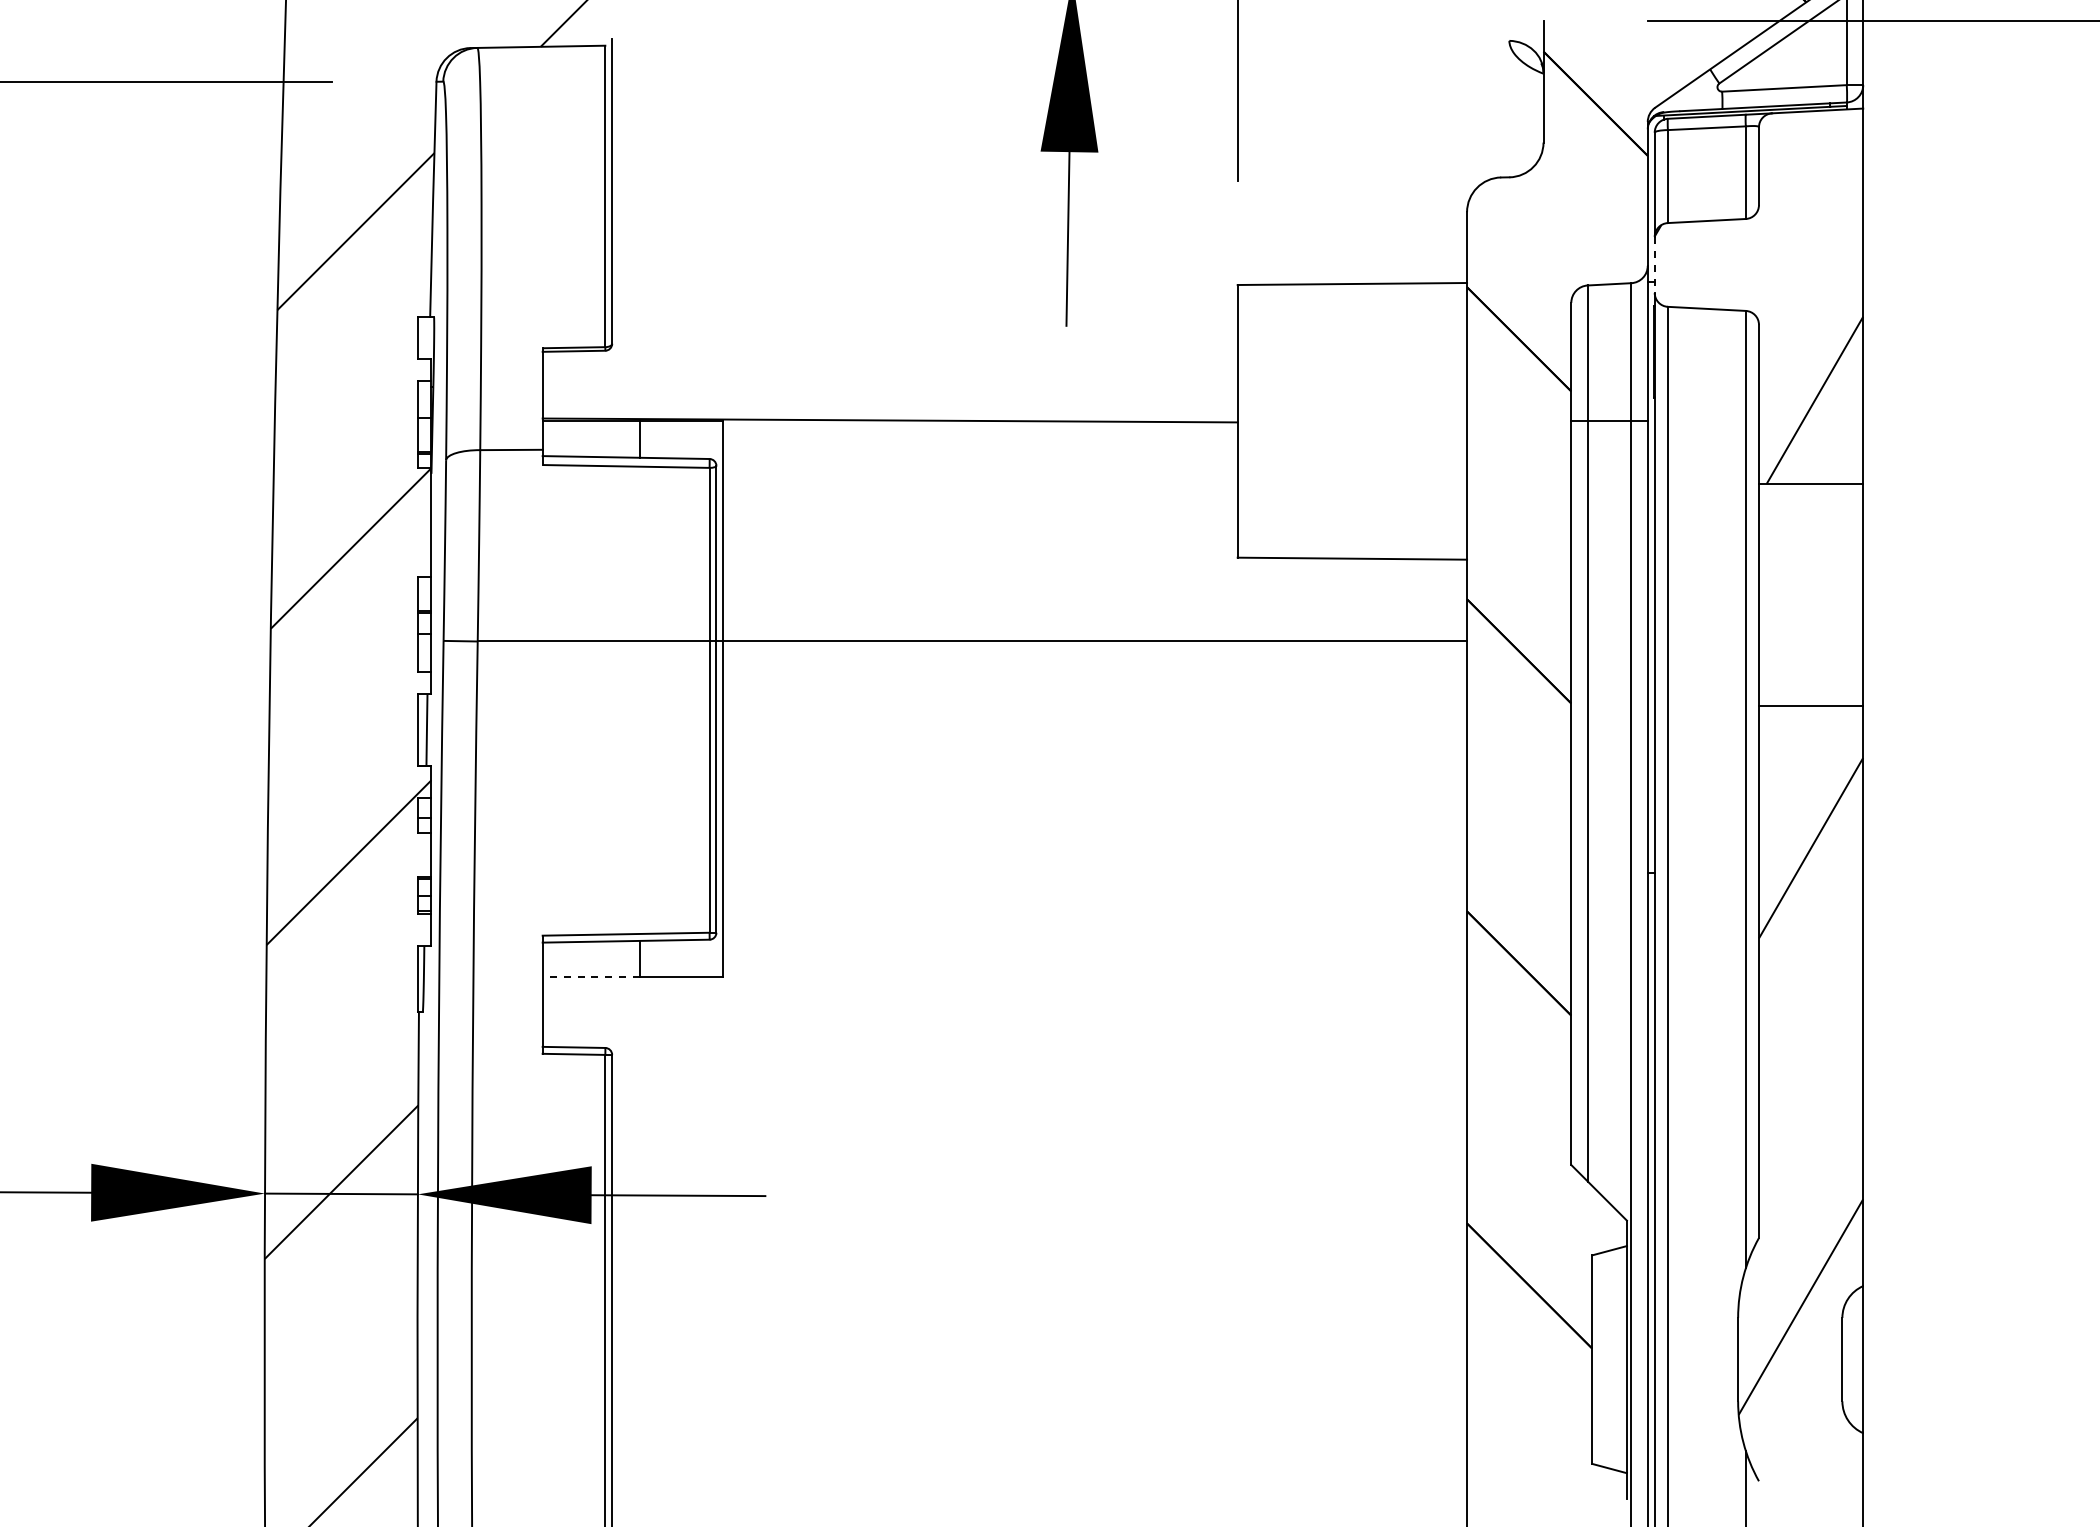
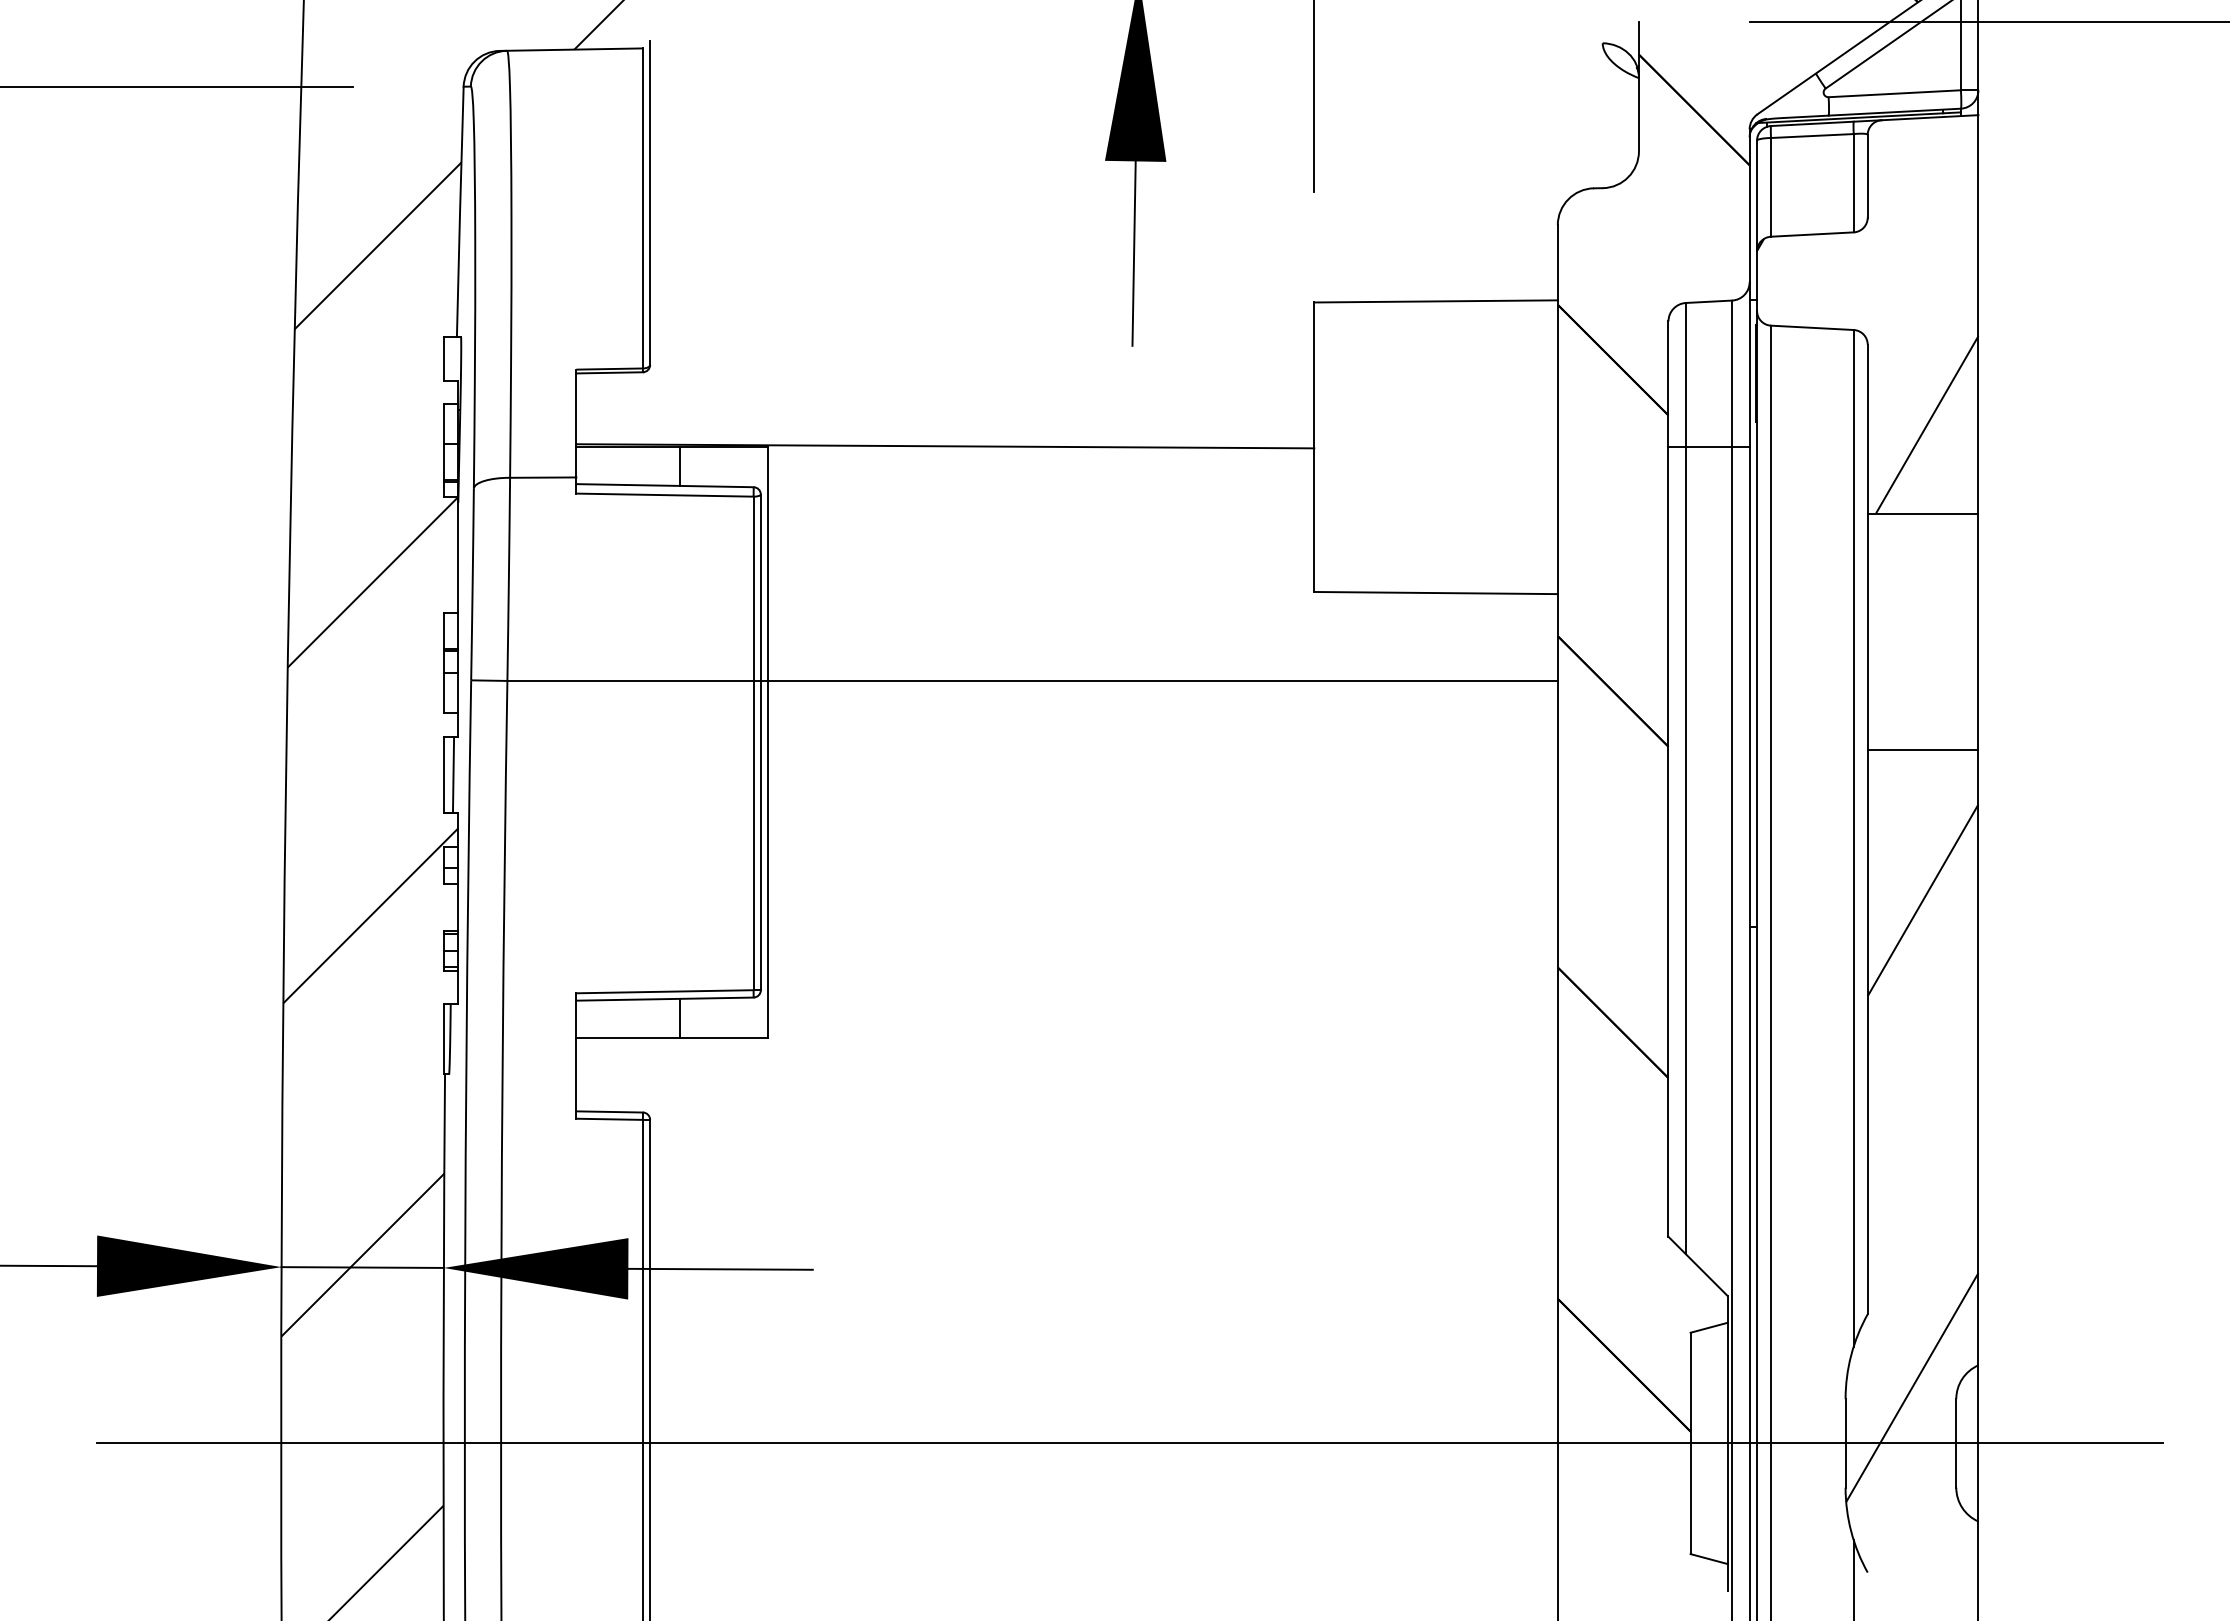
line: (1654, 265) -> (1756, 281), dashed -> solid
line: (591, 977) -> (628, 1037), dashed -> solid
line: (1063, 1359) -> (1129, 1443), added

